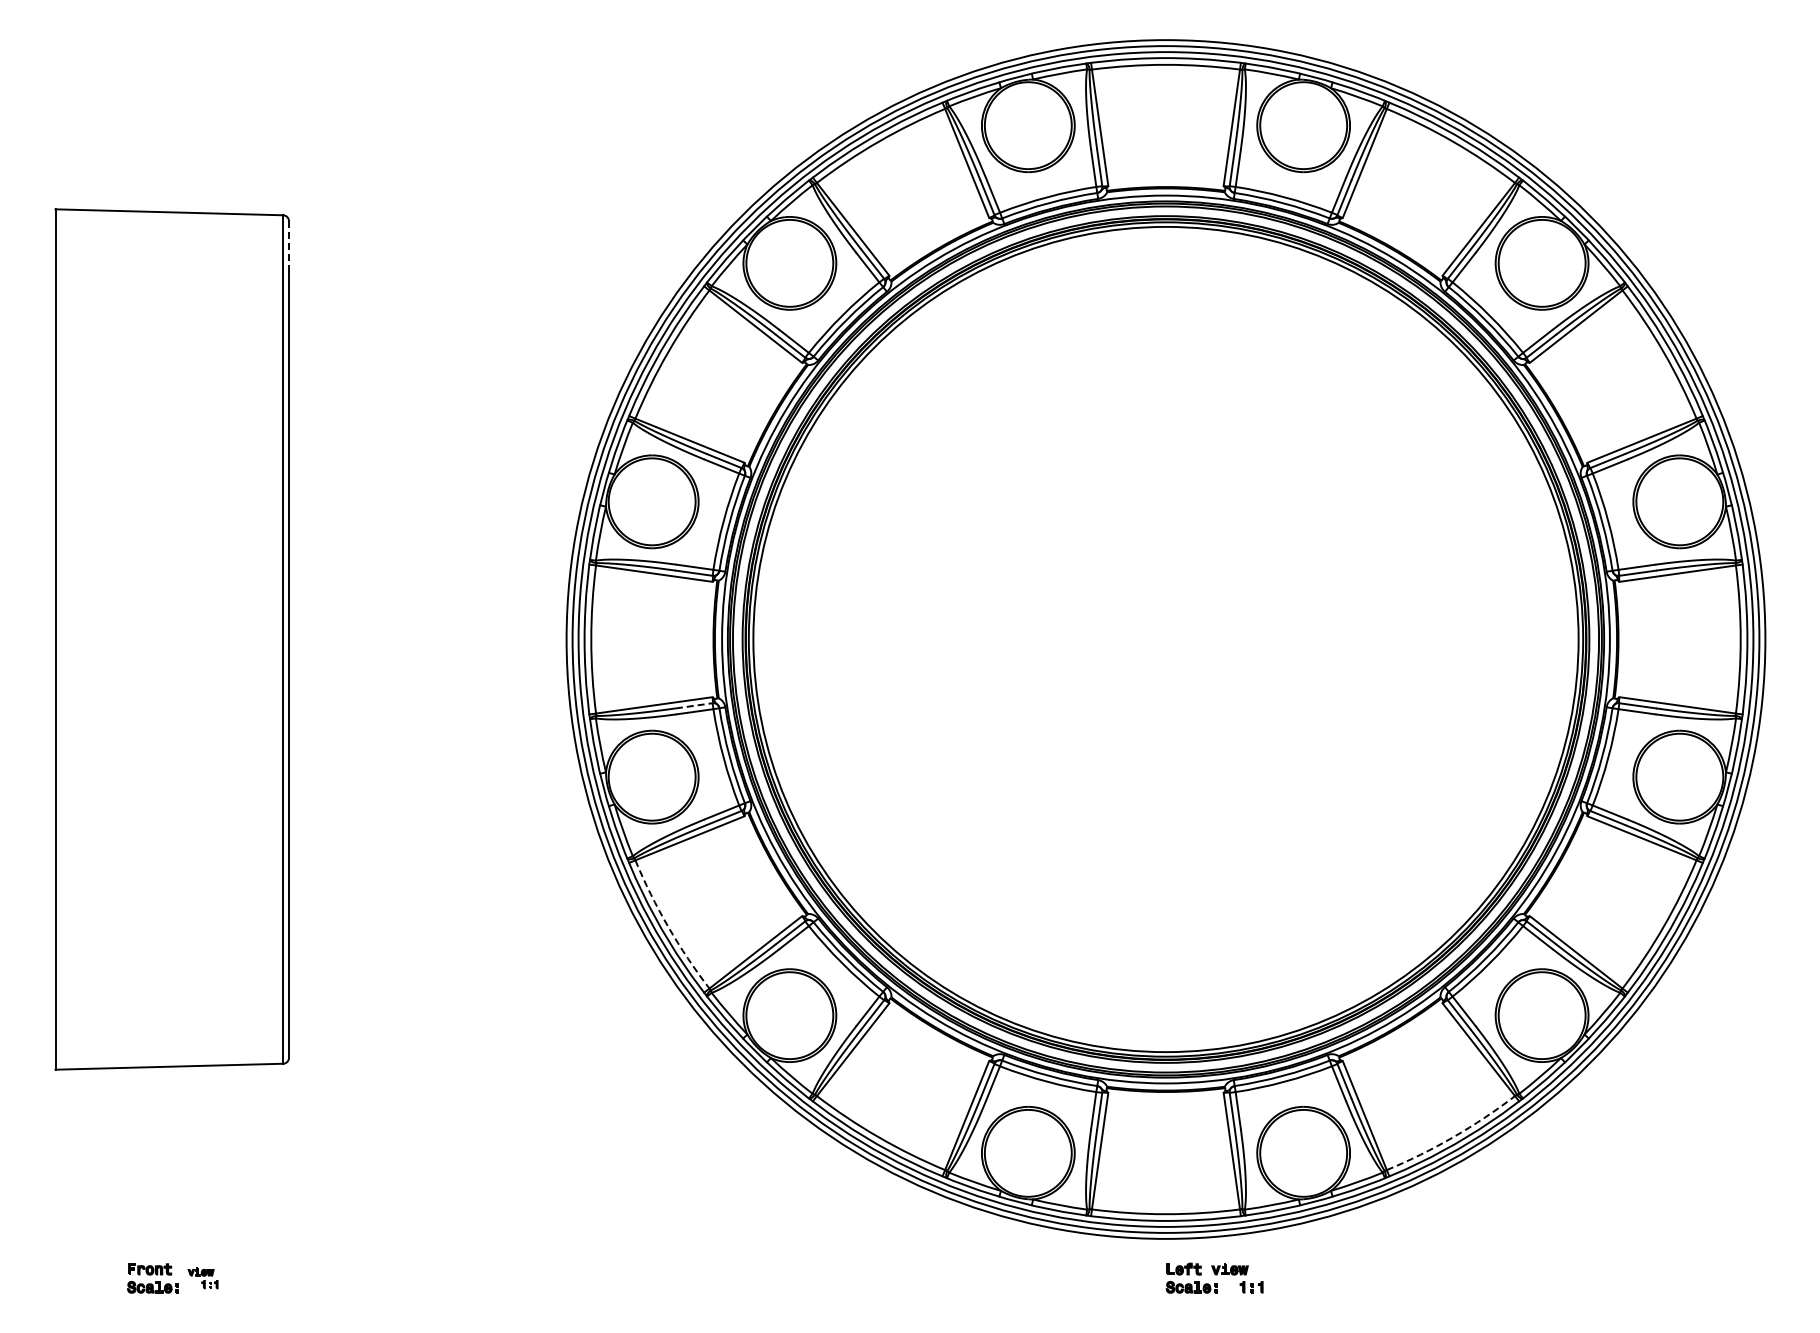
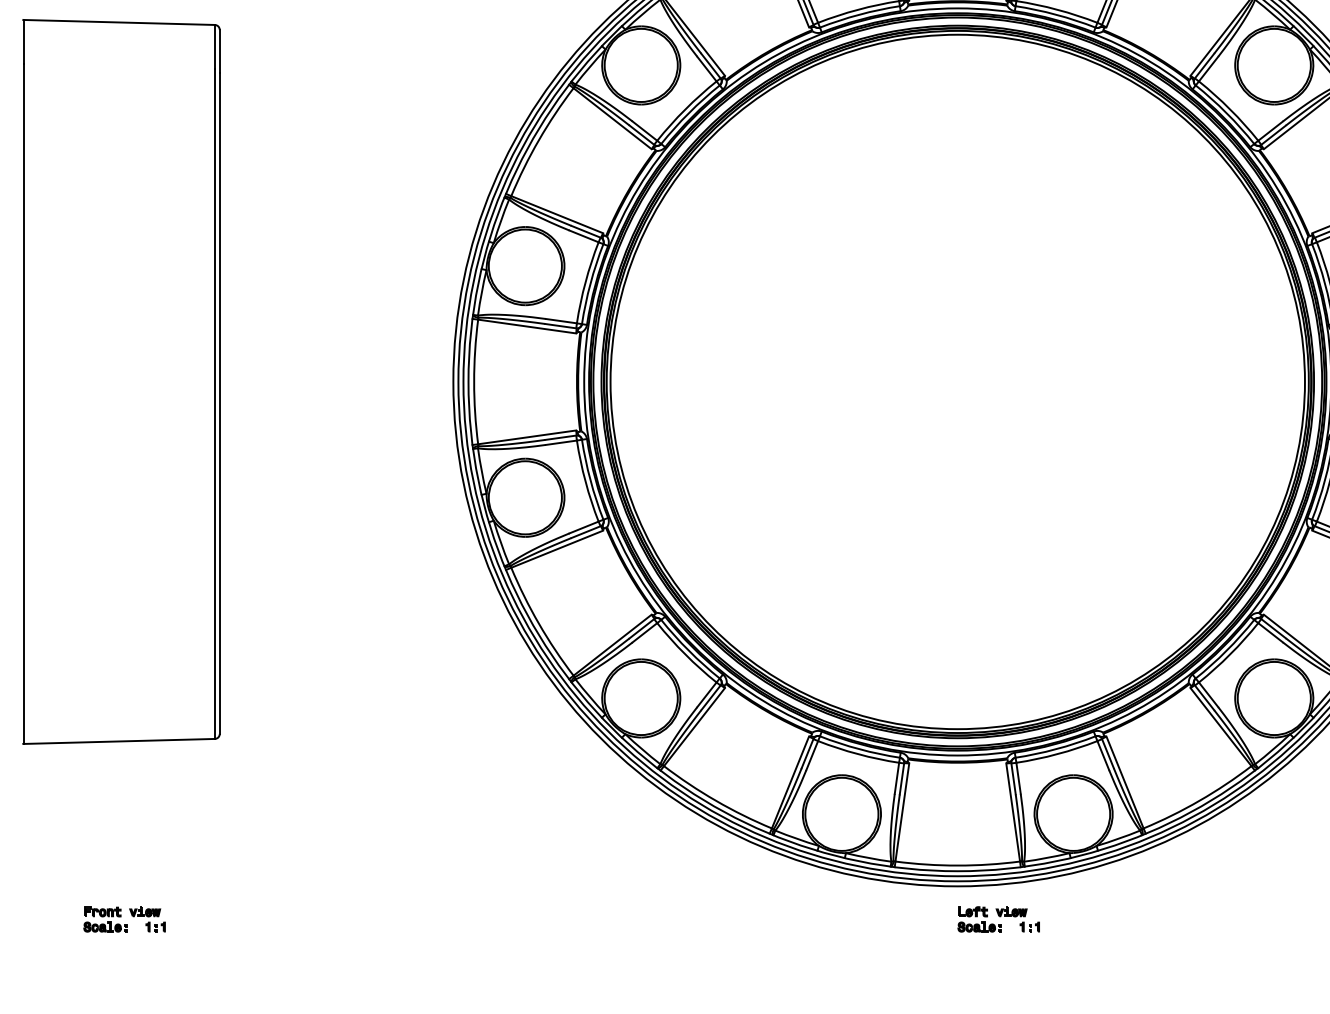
line: (289, 246) -> (220, 51), dashed -> solid
line: (694, 705) -> (560, 437), dashed -> solid
arc: (668, 926) -> (539, 623), dashed -> solid
arc: (1453, 1137) -> (1199, 801), dashed -> solid
part: (202, 1278) -> (146, 919), size x1.43

